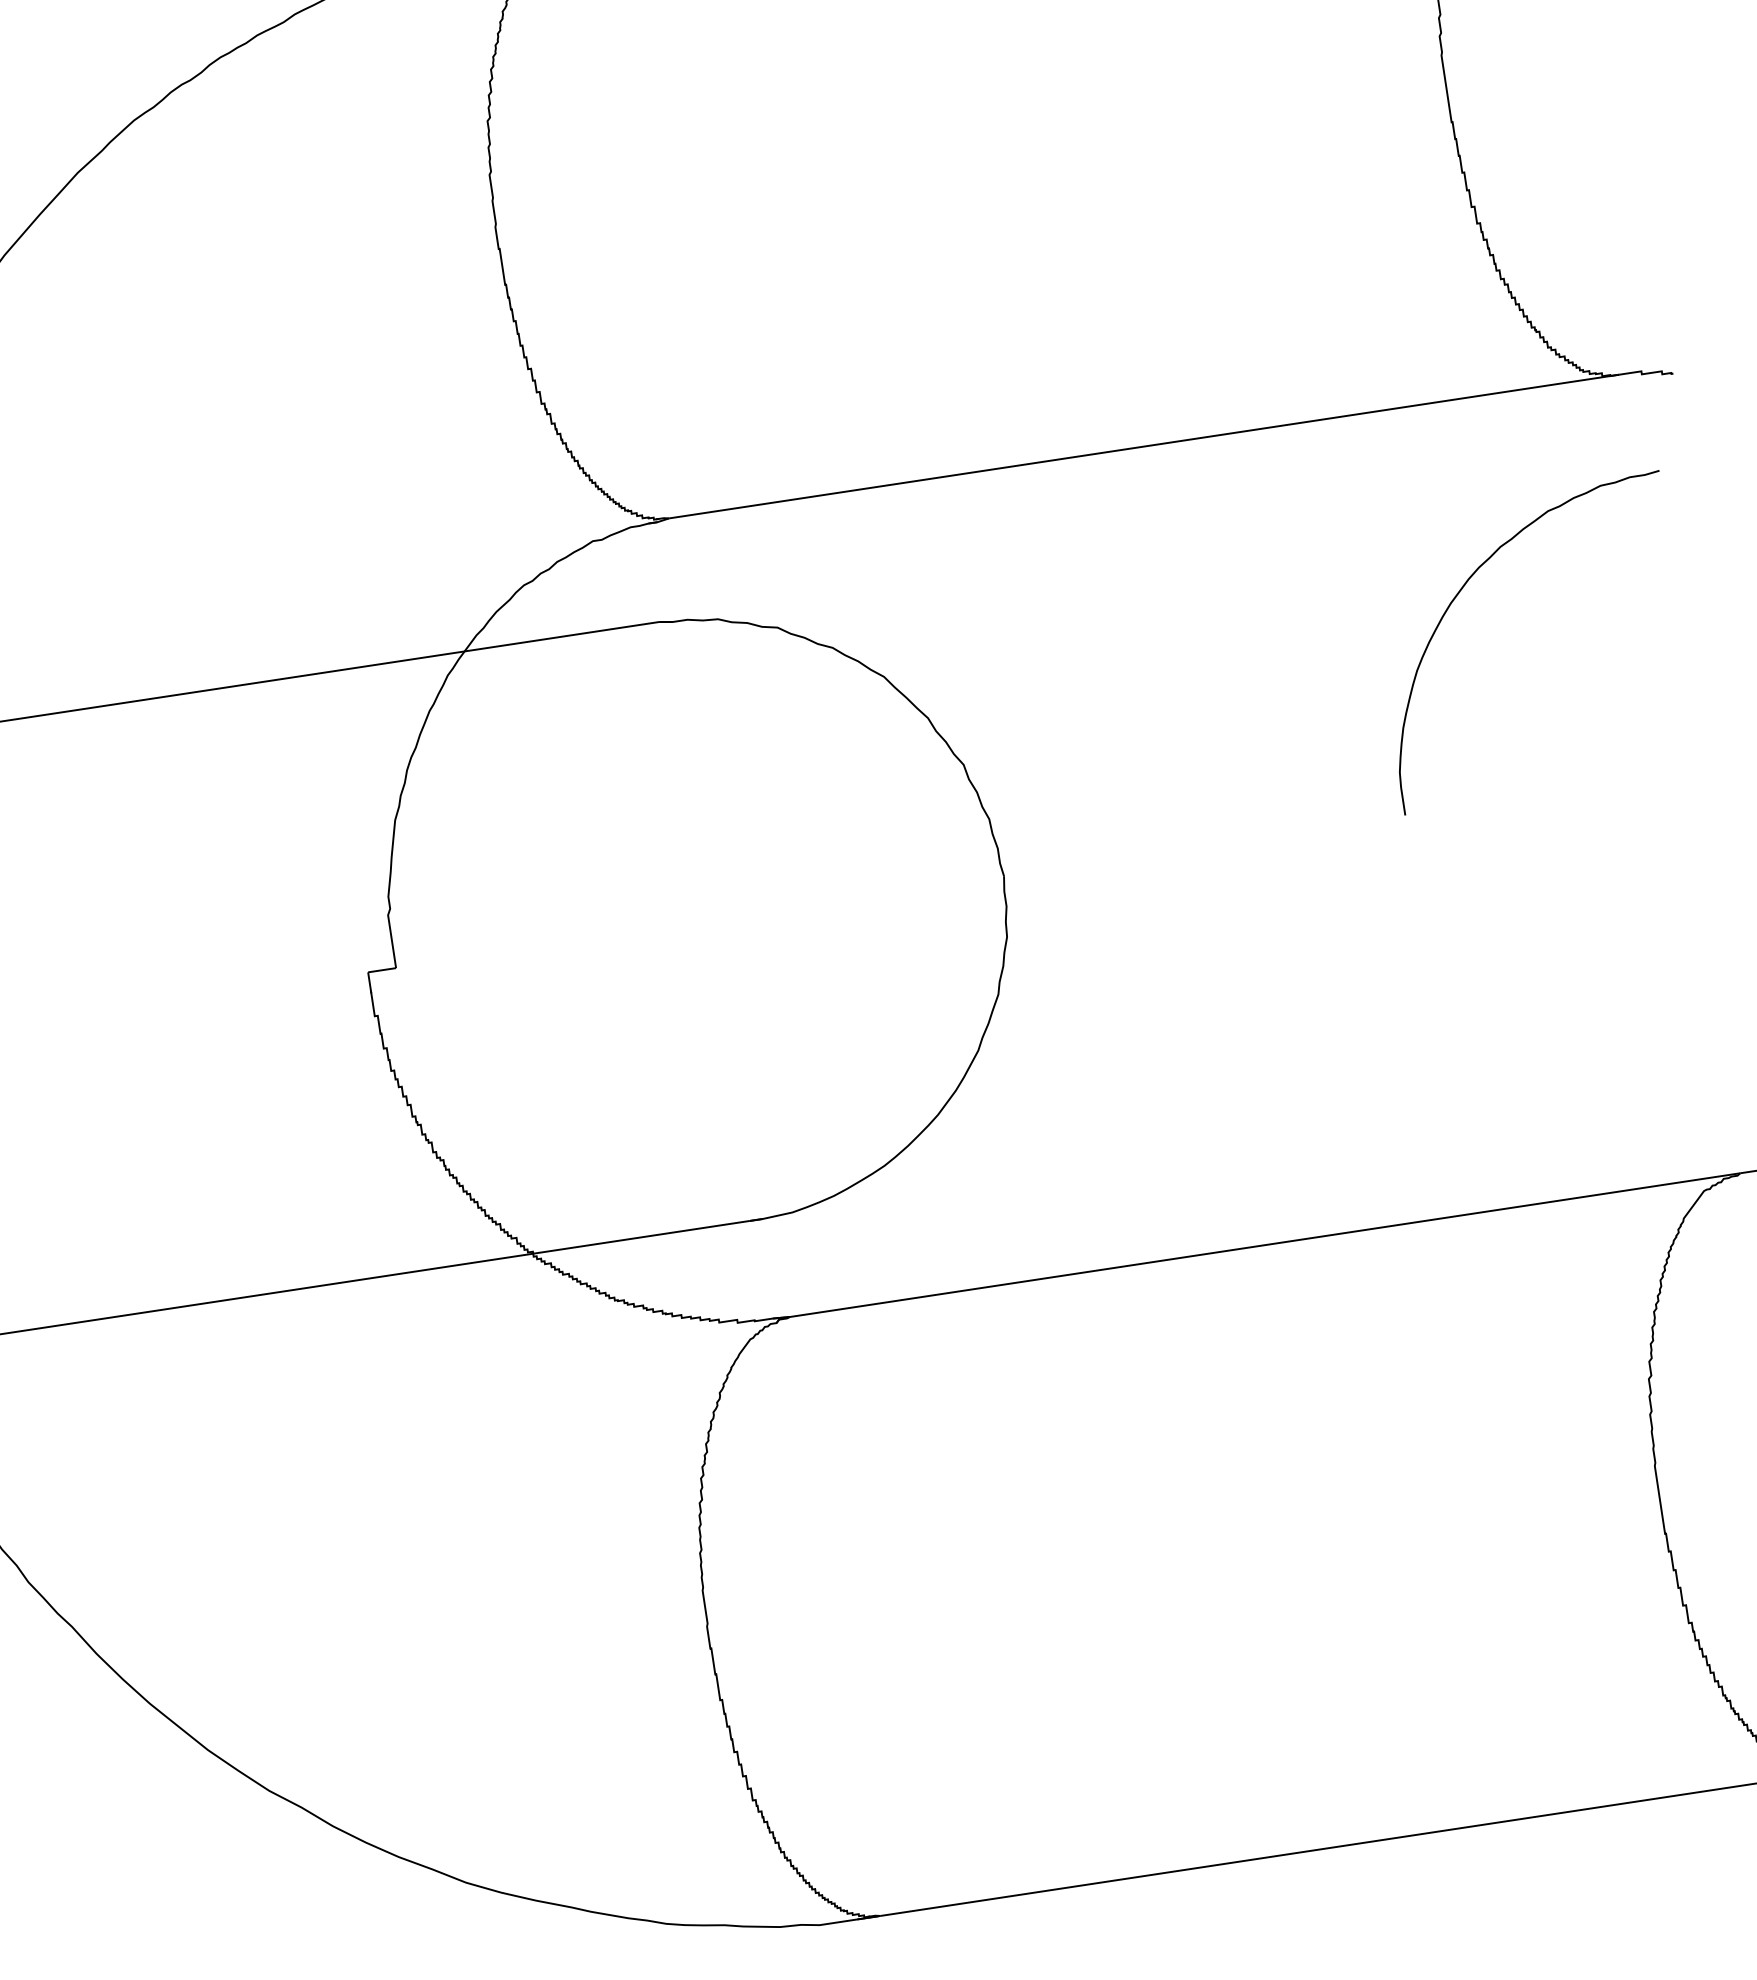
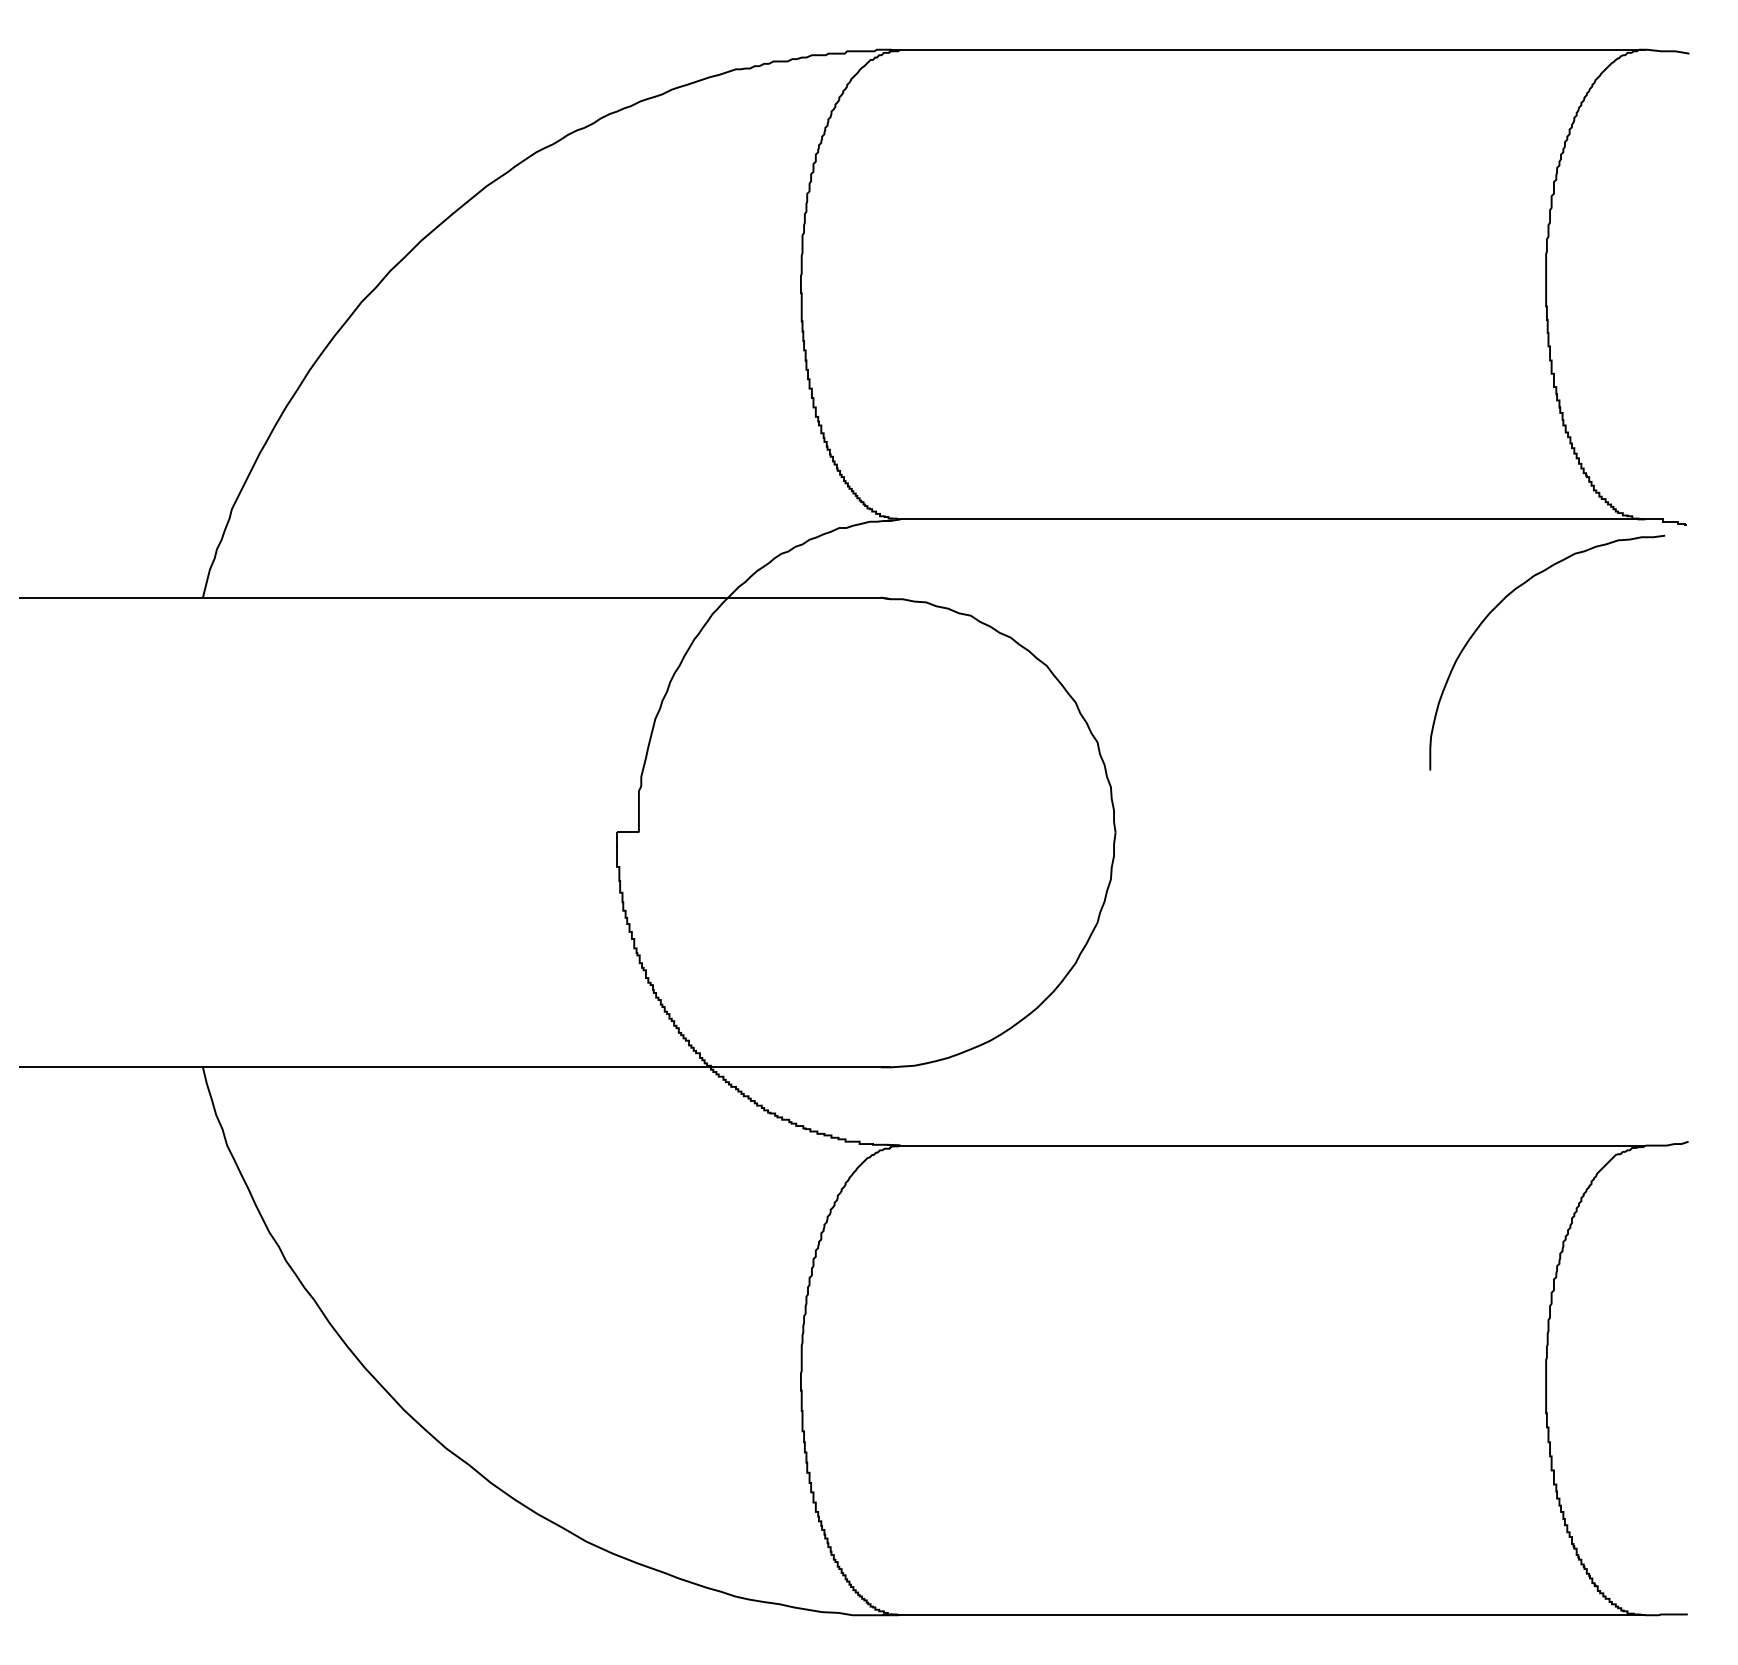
curve: (1461, 590) -> (1499, 604), moved

